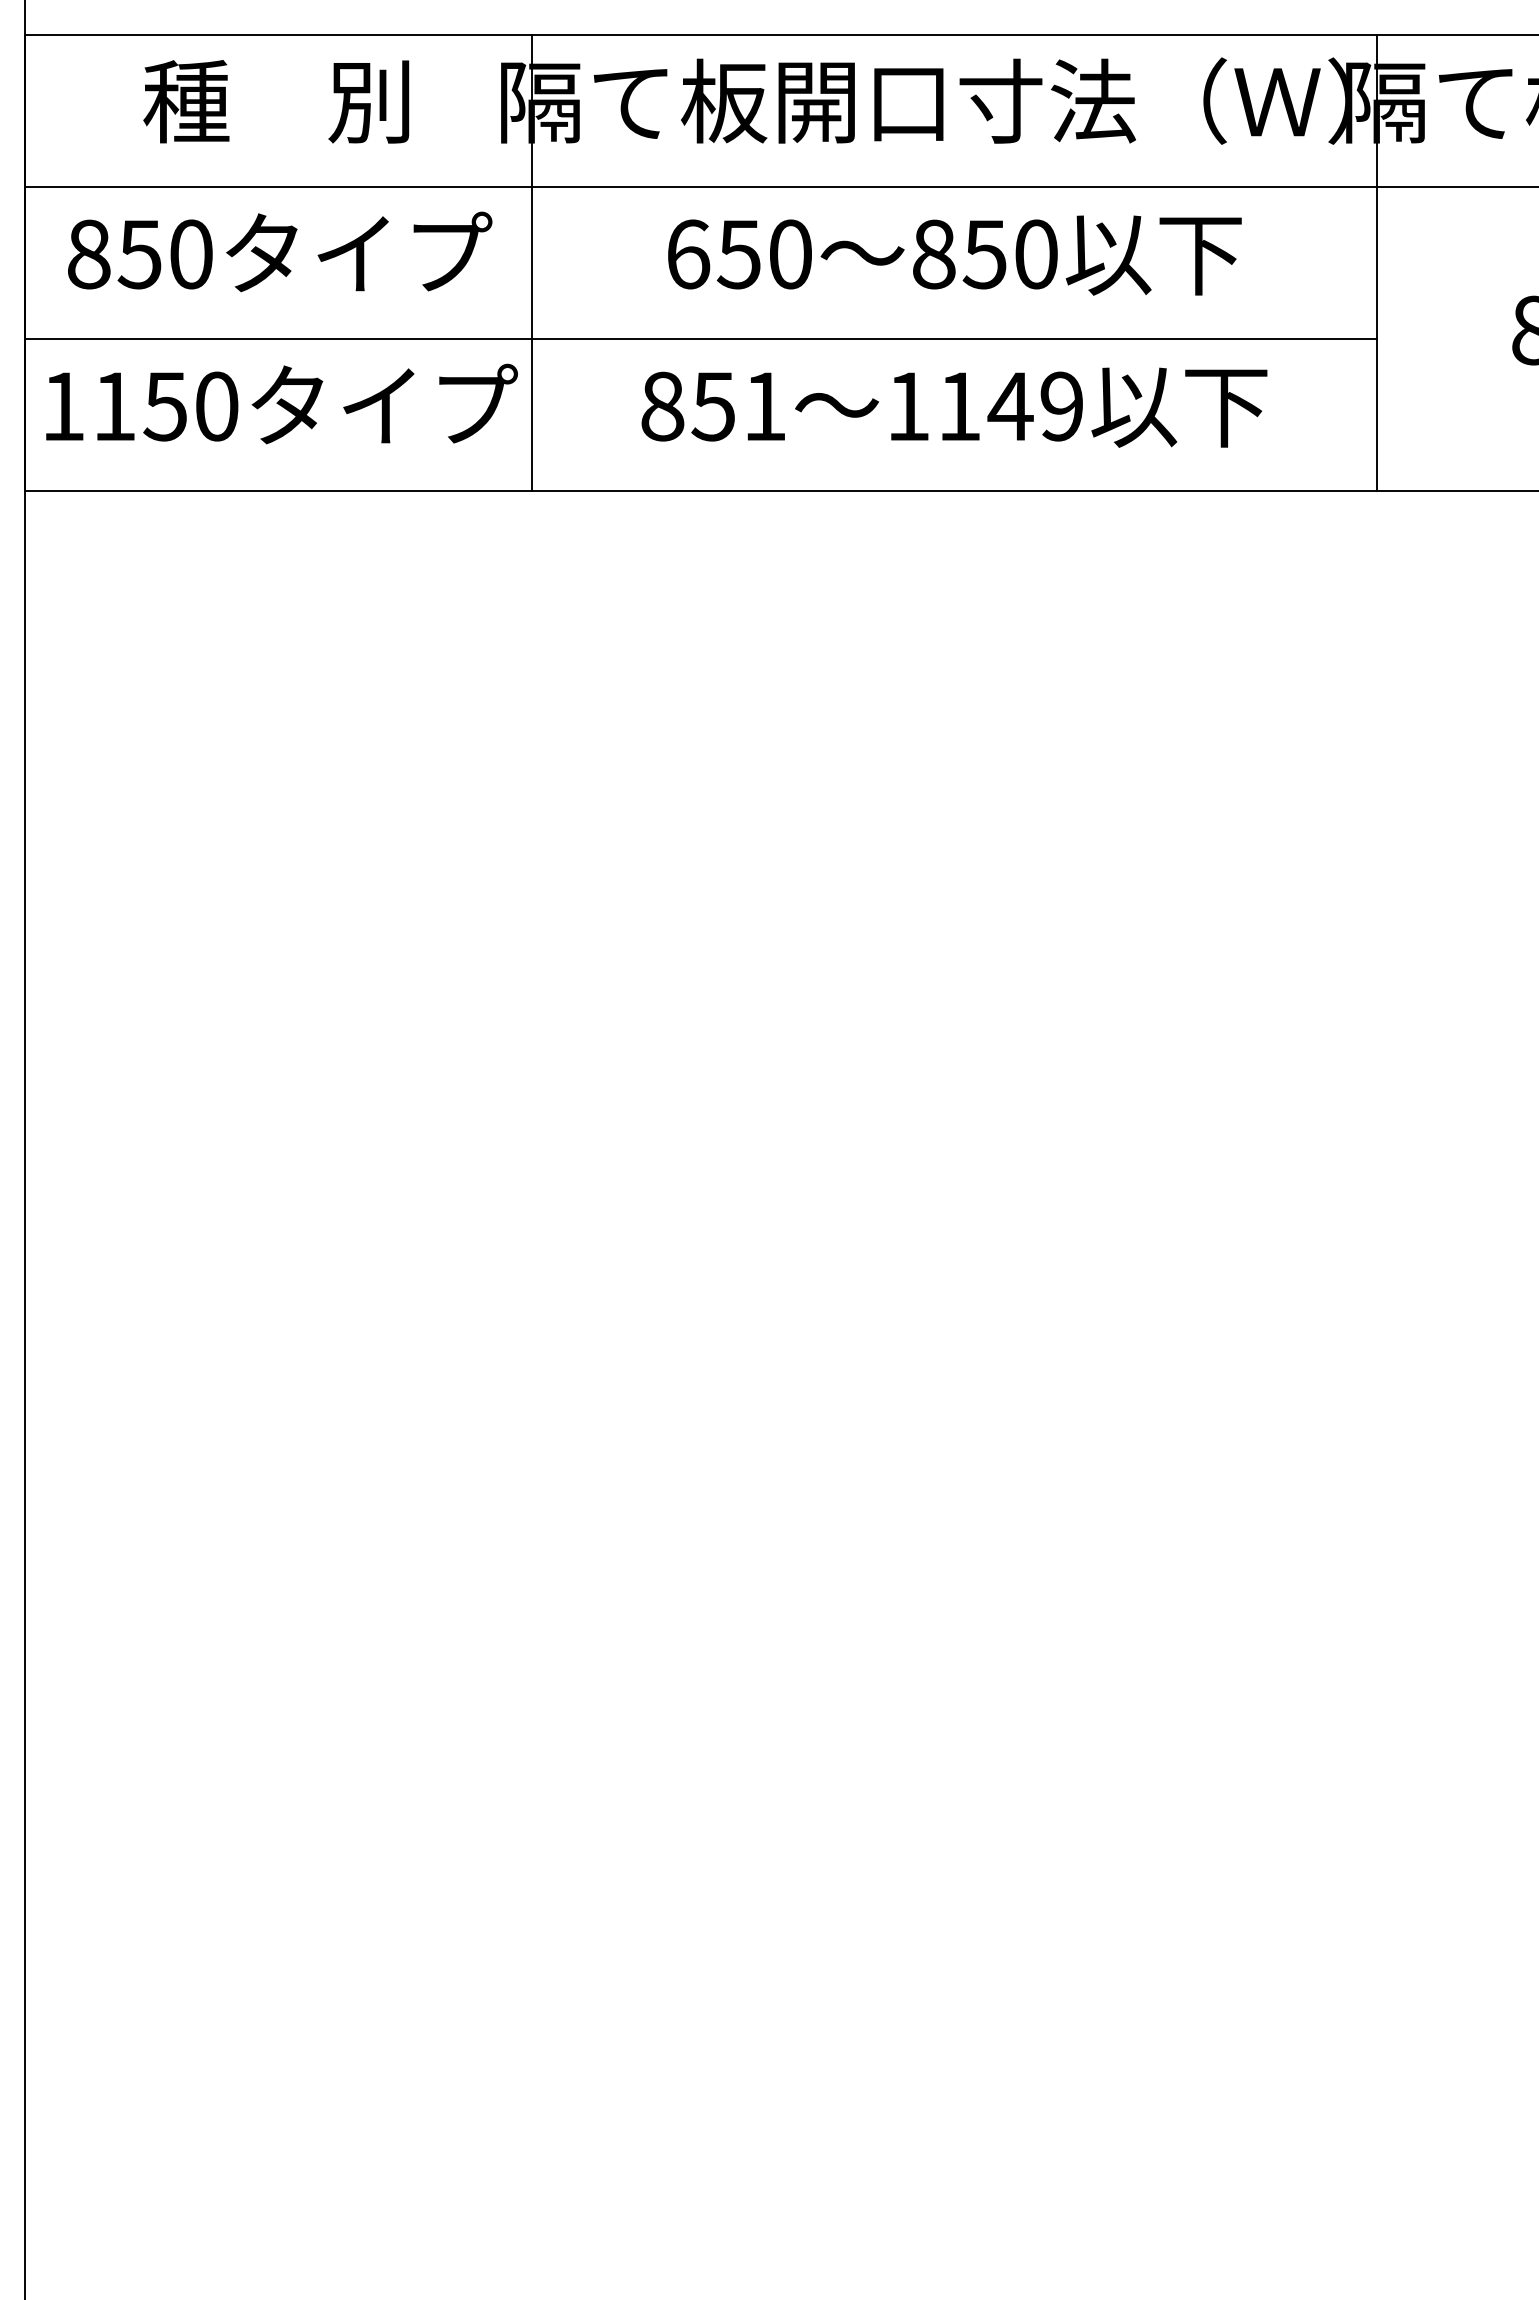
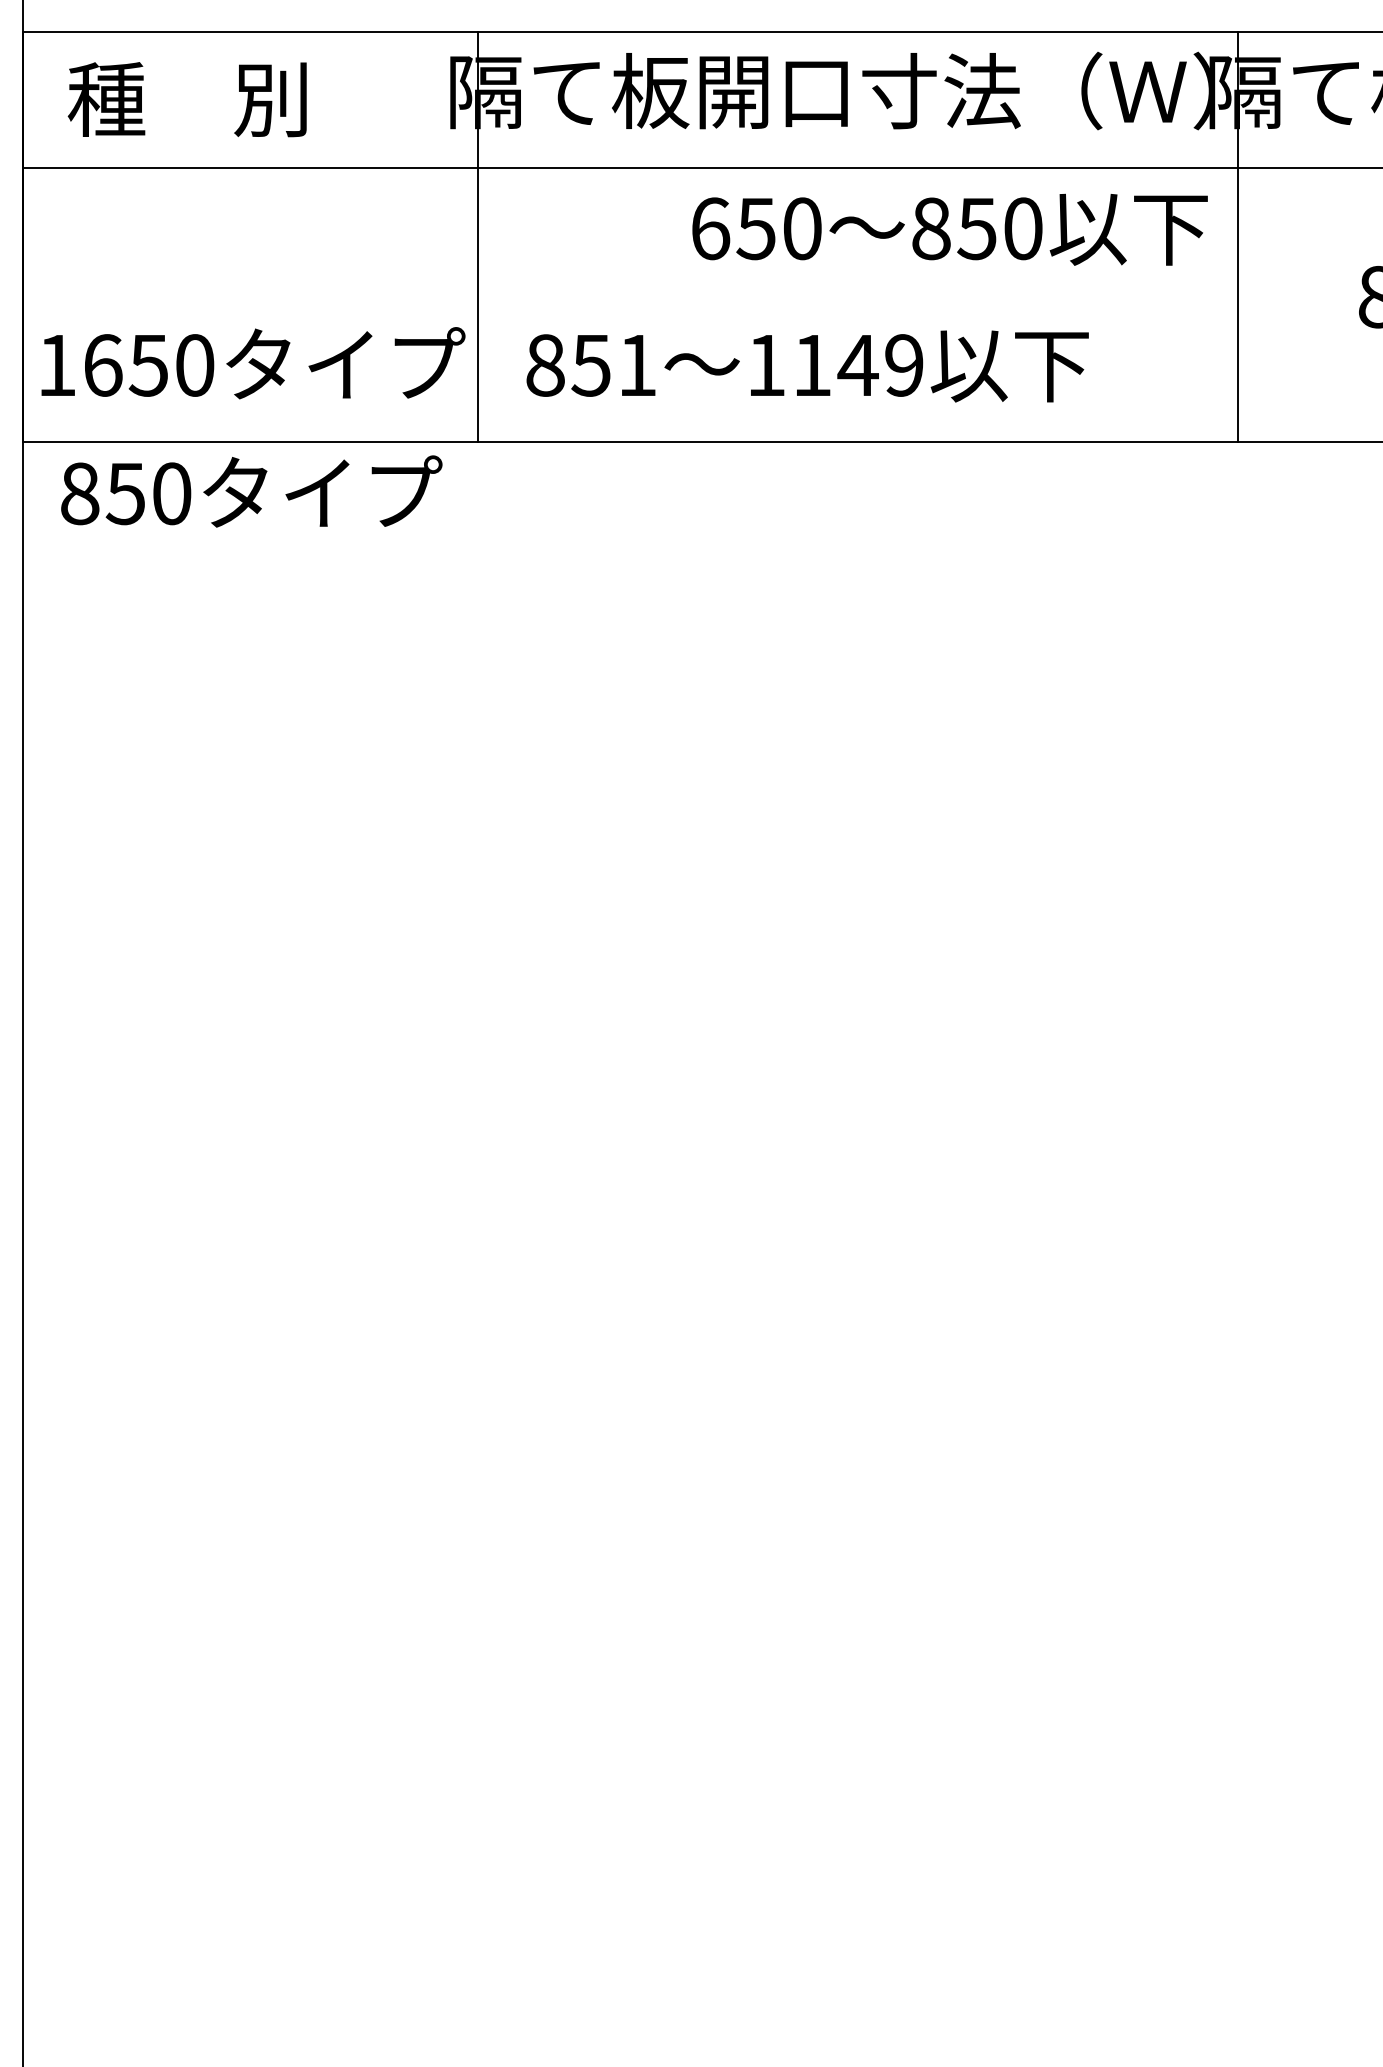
text: (275, 101) -> (186, 99), moved
text: (279, 251) -> (251, 491), moved
text: (954, 255) -> (949, 229), moved
line: (700, 339) -> (629, 305), removed
text: (115, 406) -> (103, 365), 1150 -> 1650
text: (954, 407) -> (807, 366), moved

